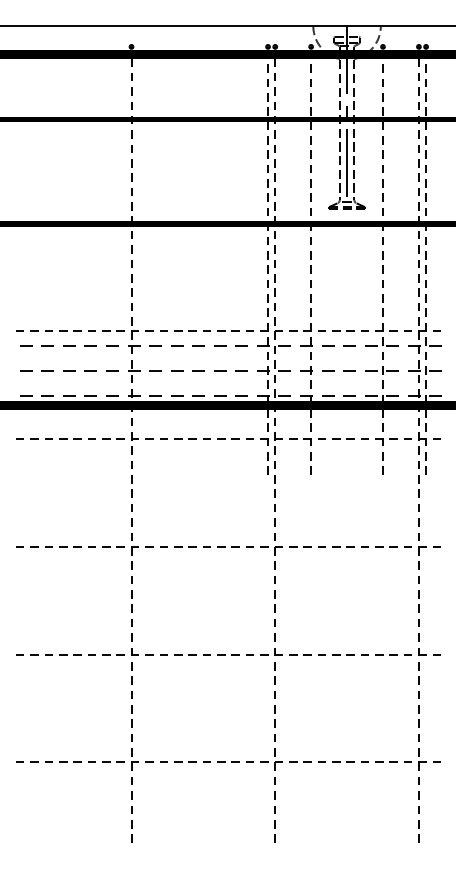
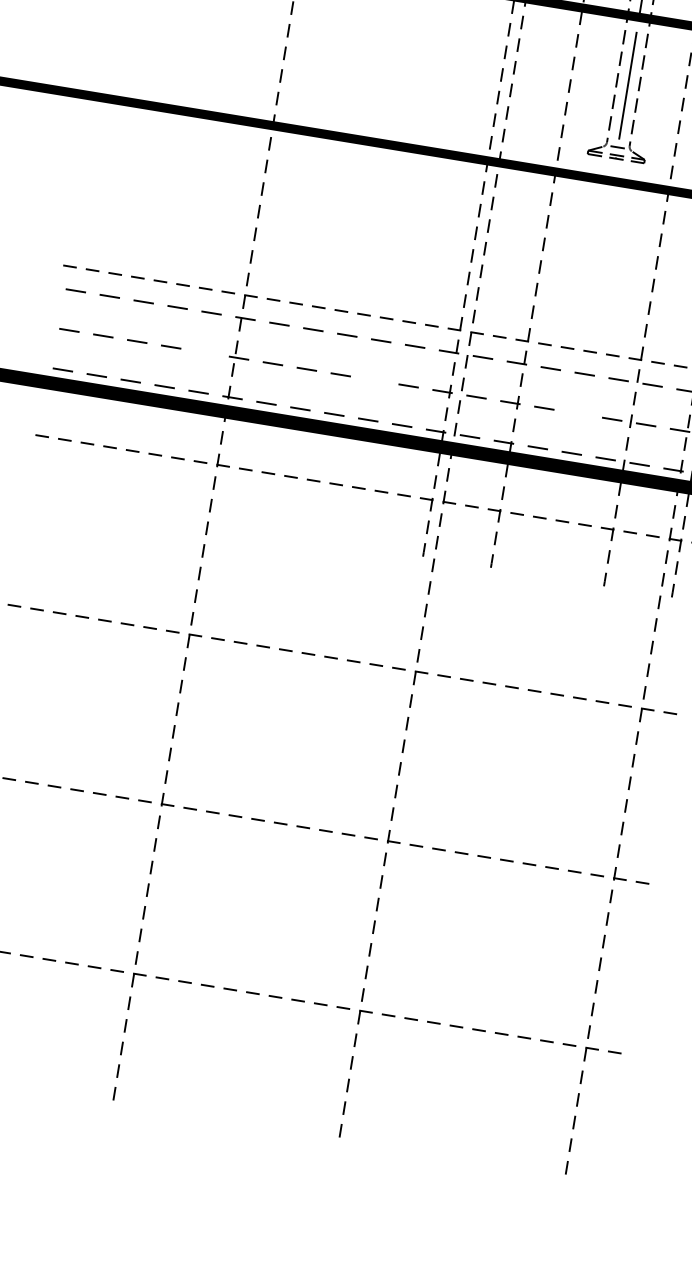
line: (112, 370) -> (205, 351), removed
line: (220, 370) -> (375, 379), removed
line: (349, 370) -> (578, 413), removed

